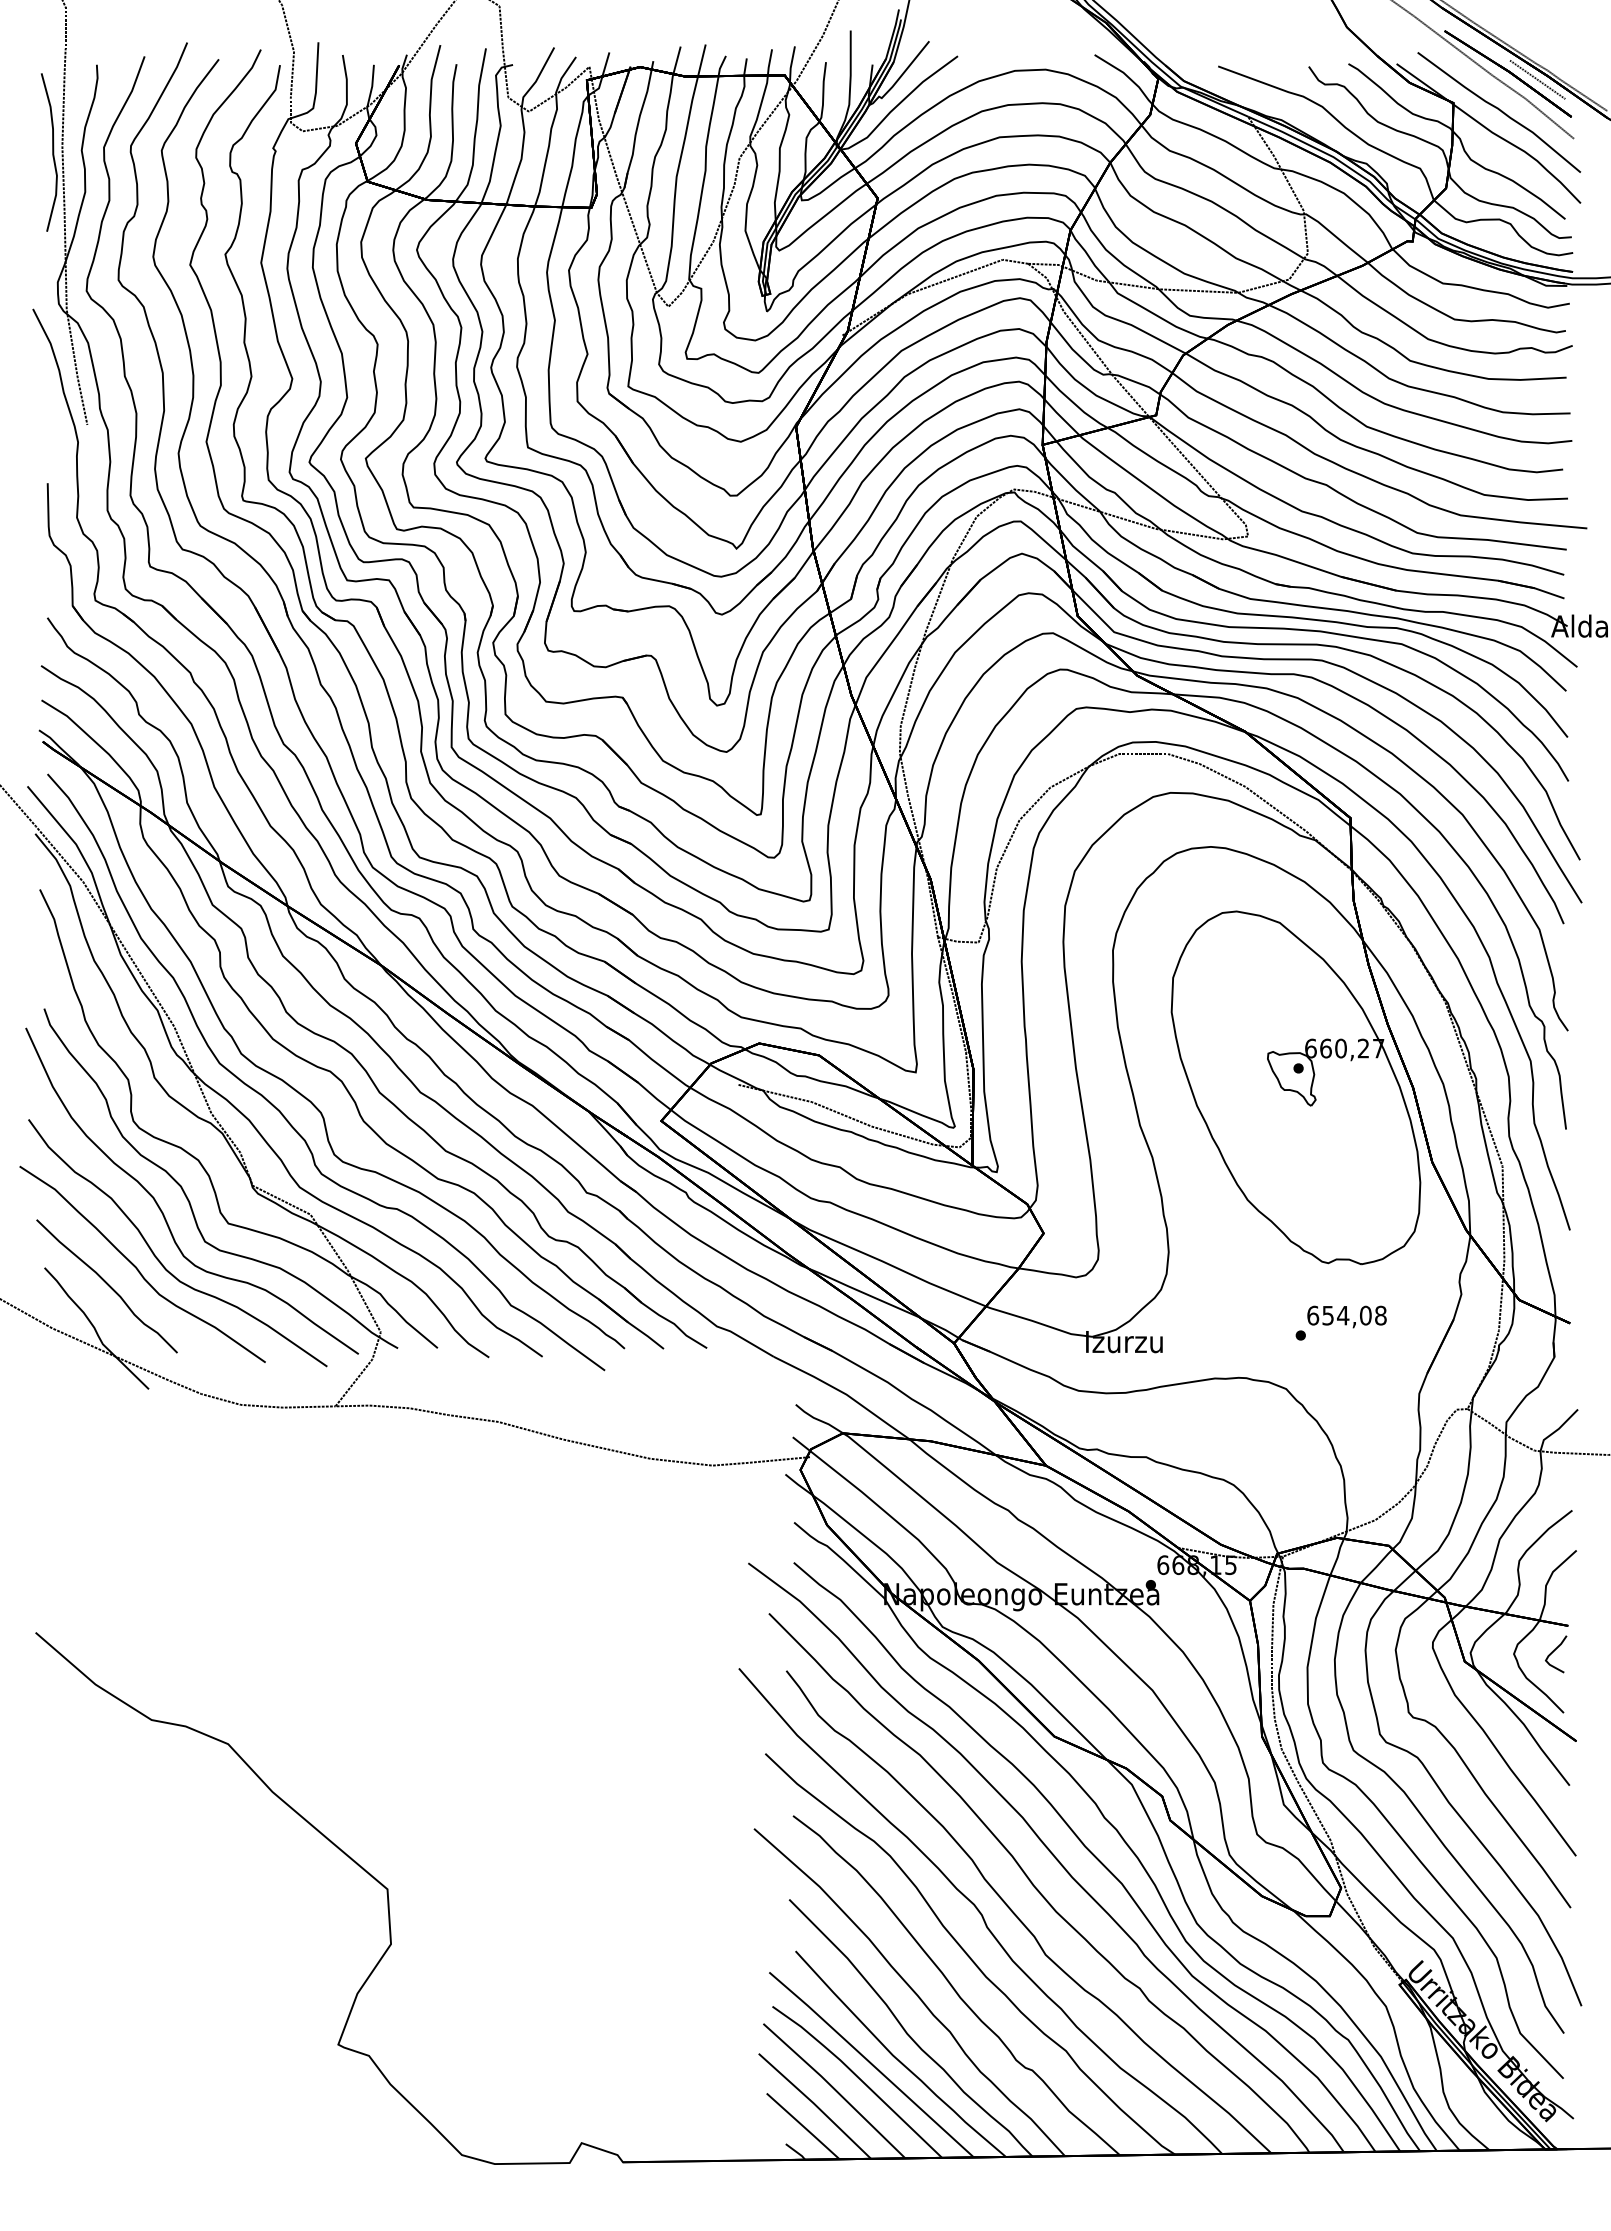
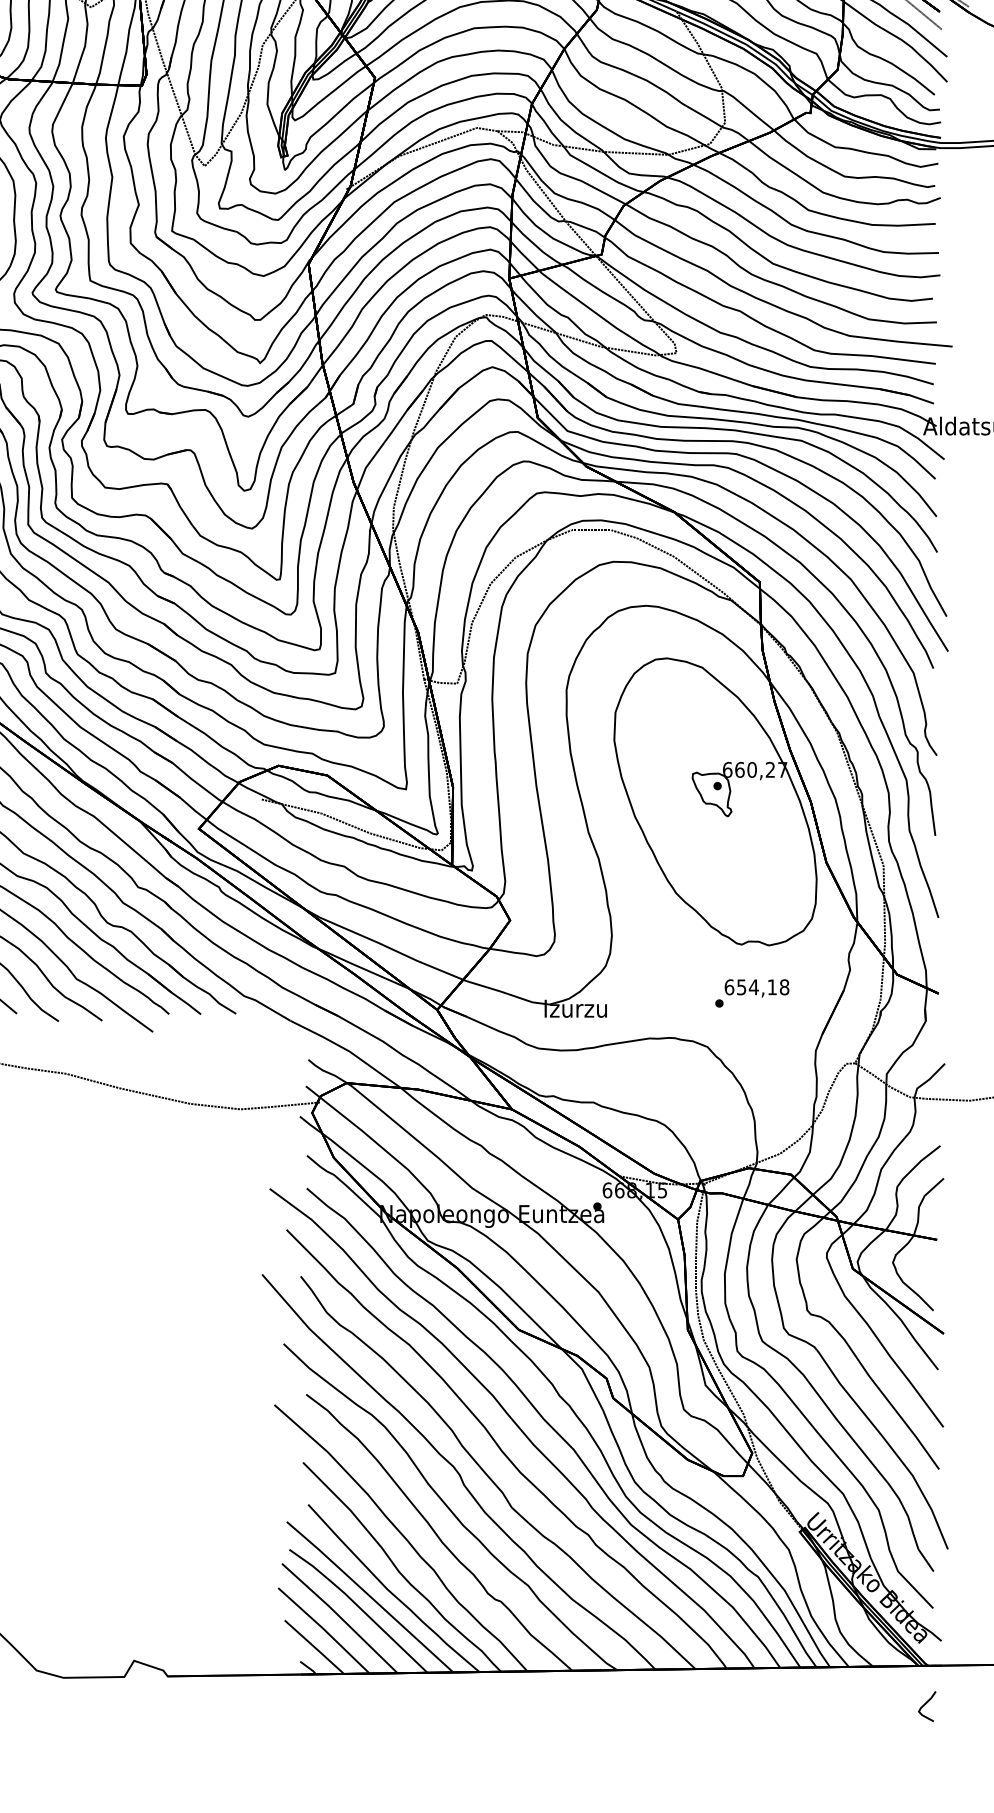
text: (1365, 1315) -> (772, 987), 654,08 -> 654,18
curve: (1554, 1651) -> (925, 1704), moved

